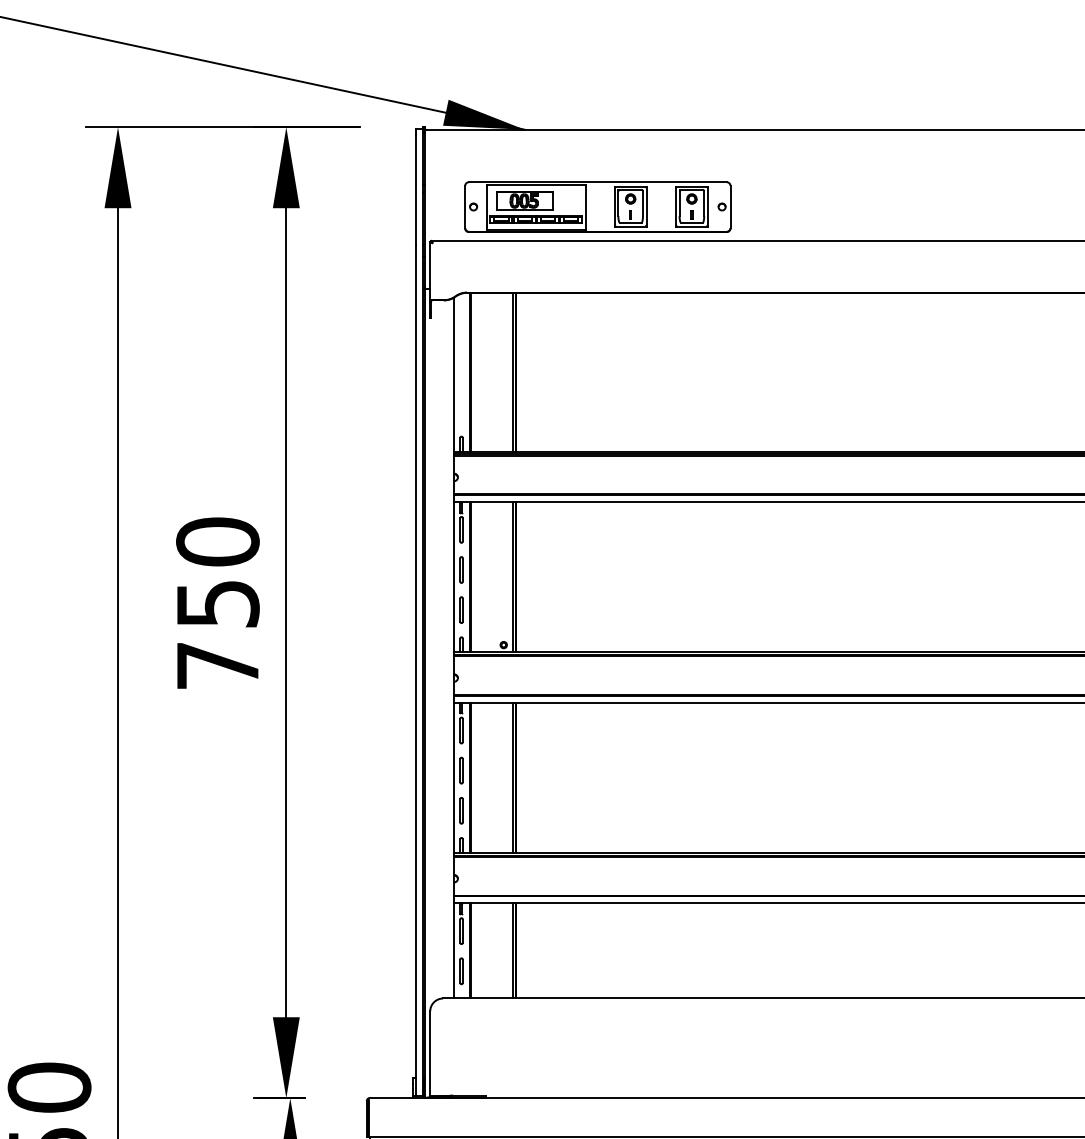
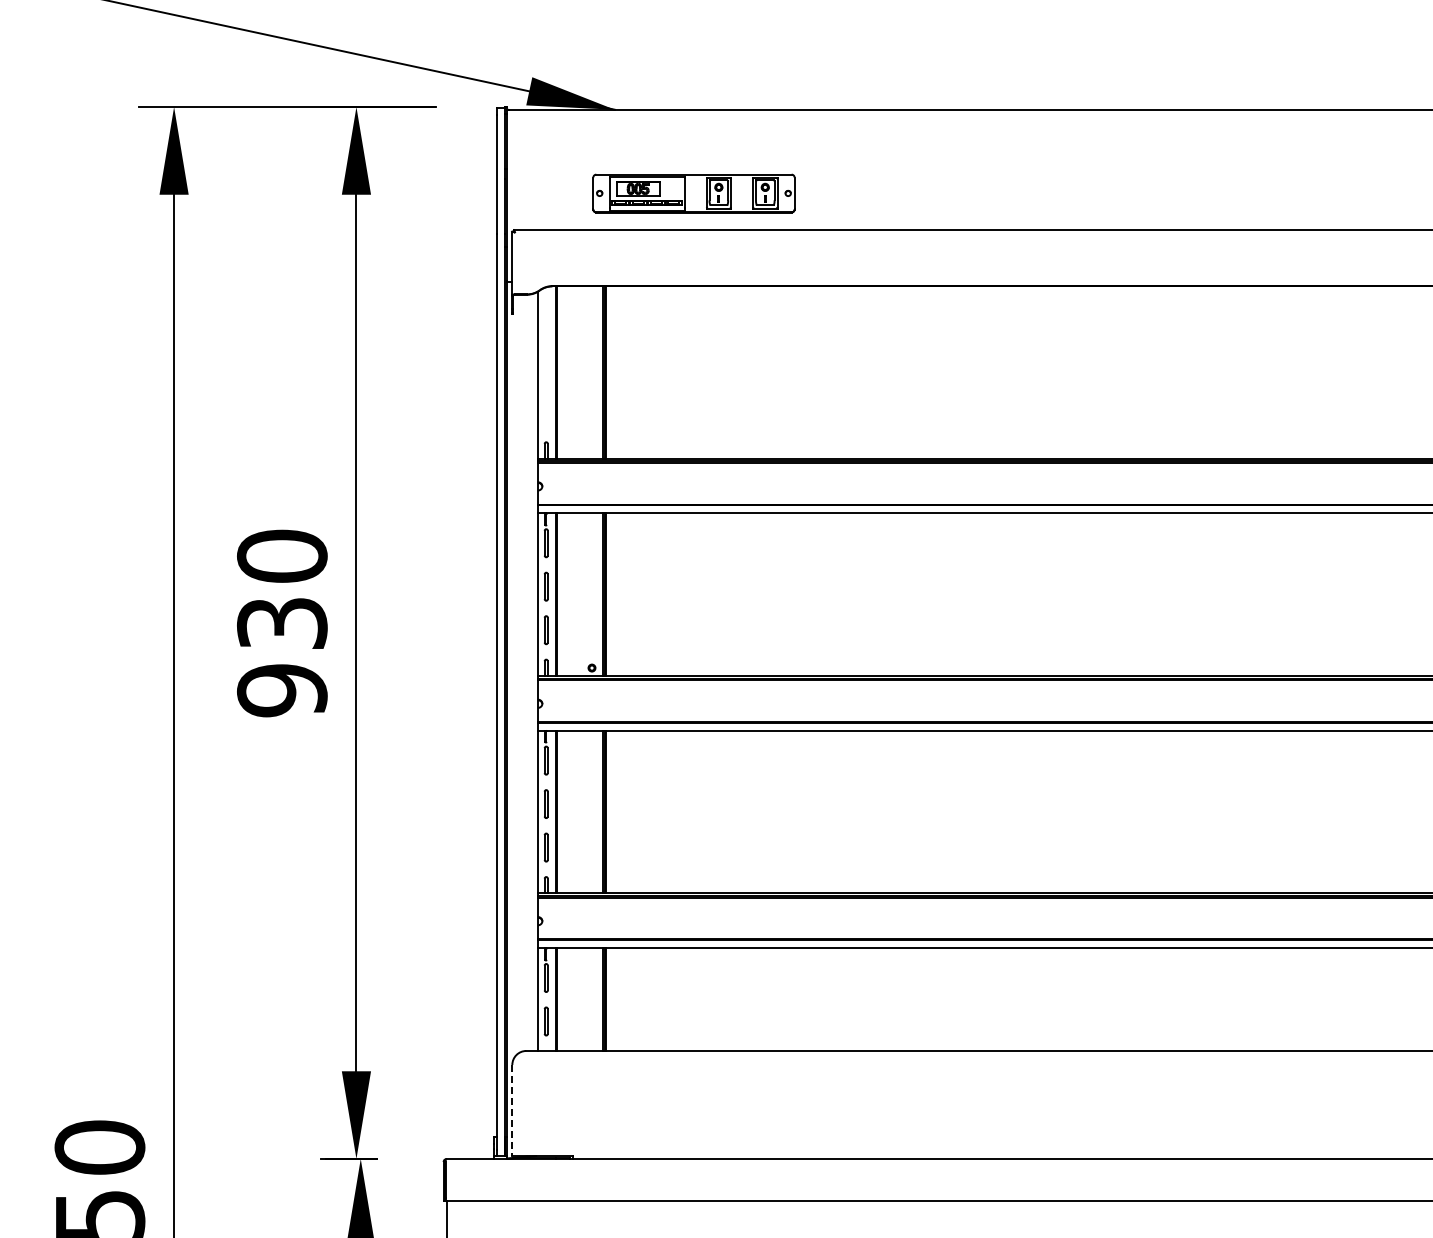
part: (597, 207) -> (693, 193), size x0.7
text: (218, 635) -> (282, 657), 750 -> 930
line: (430, 1053) -> (512, 1110), solid -> dashed

